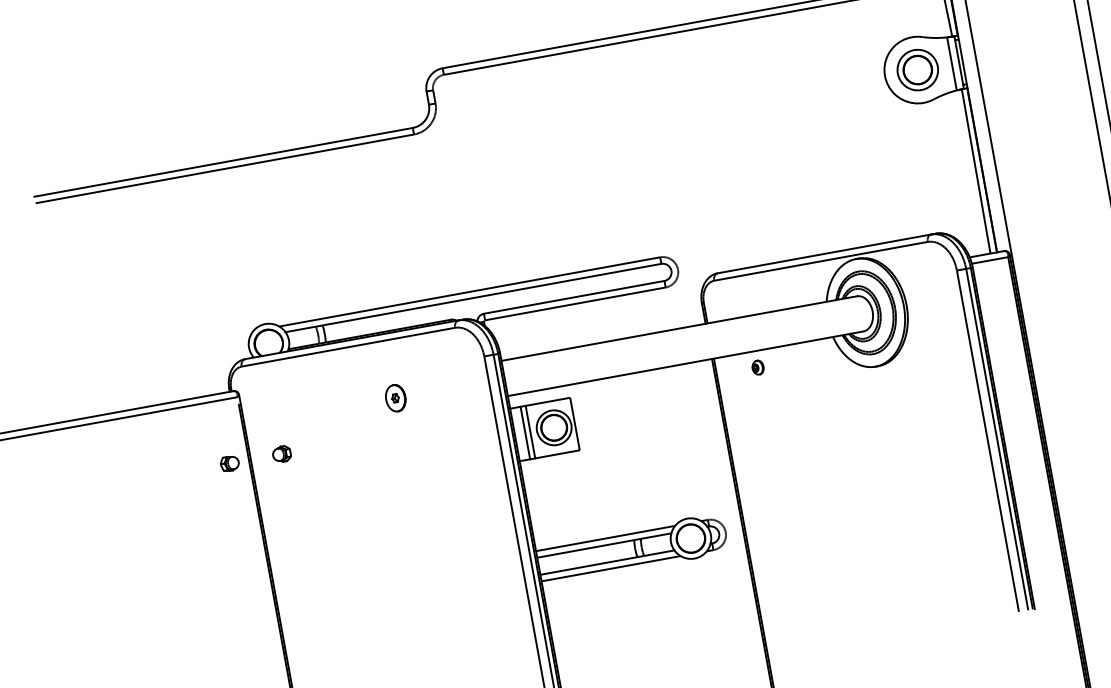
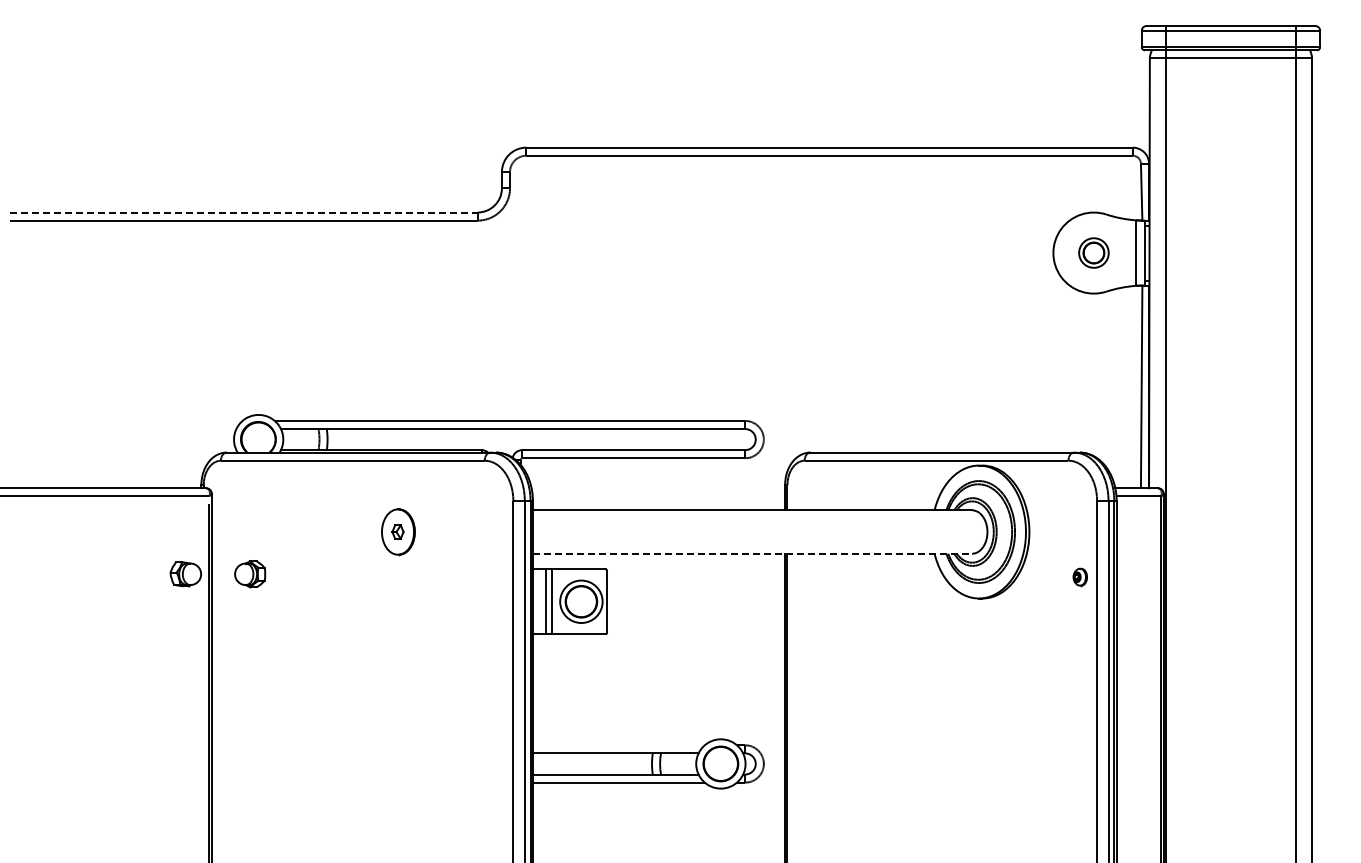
part: (917, 69) -> (1093, 252), size x0.6
line: (223, 162) -> (243, 212), solid -> dashed
line: (685, 363) -> (752, 553), solid -> dashed
part: (757, 368) -> (1079, 577), moved
part: (395, 397) -> (398, 531), size x1.4
part: (281, 453) -> (249, 573), size x1.4
part: (229, 463) -> (185, 573), size x1.4
line: (605, 538) -> (618, 745), removed

